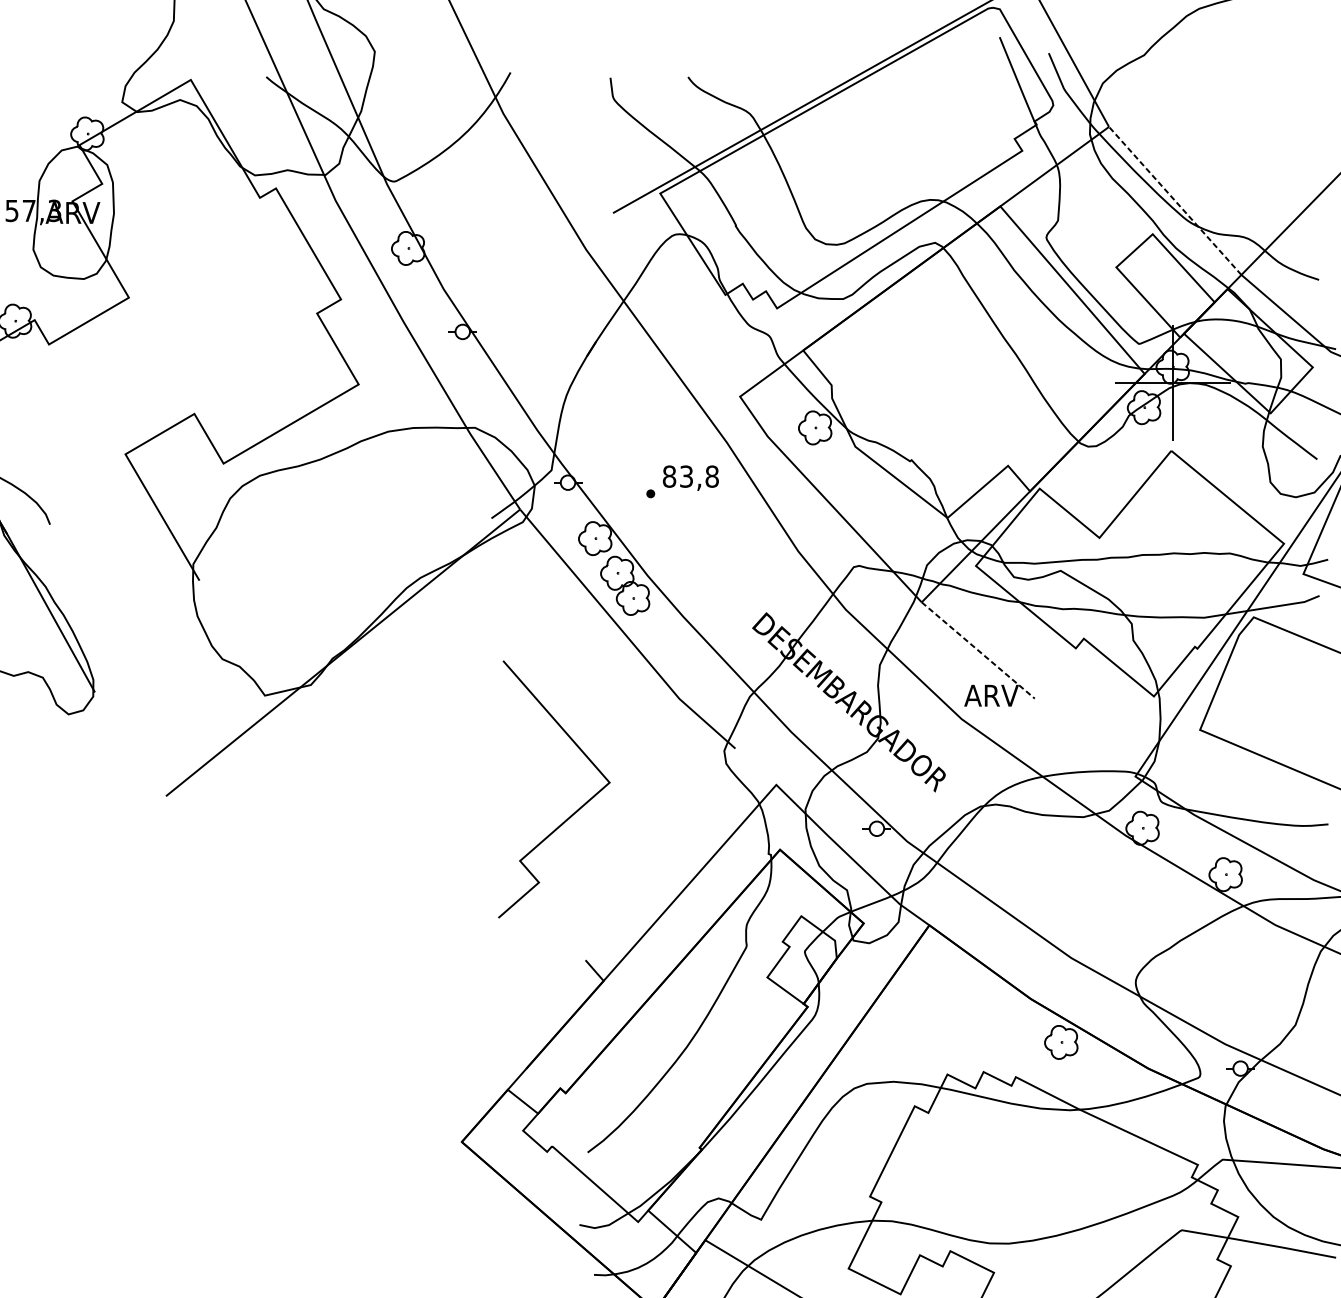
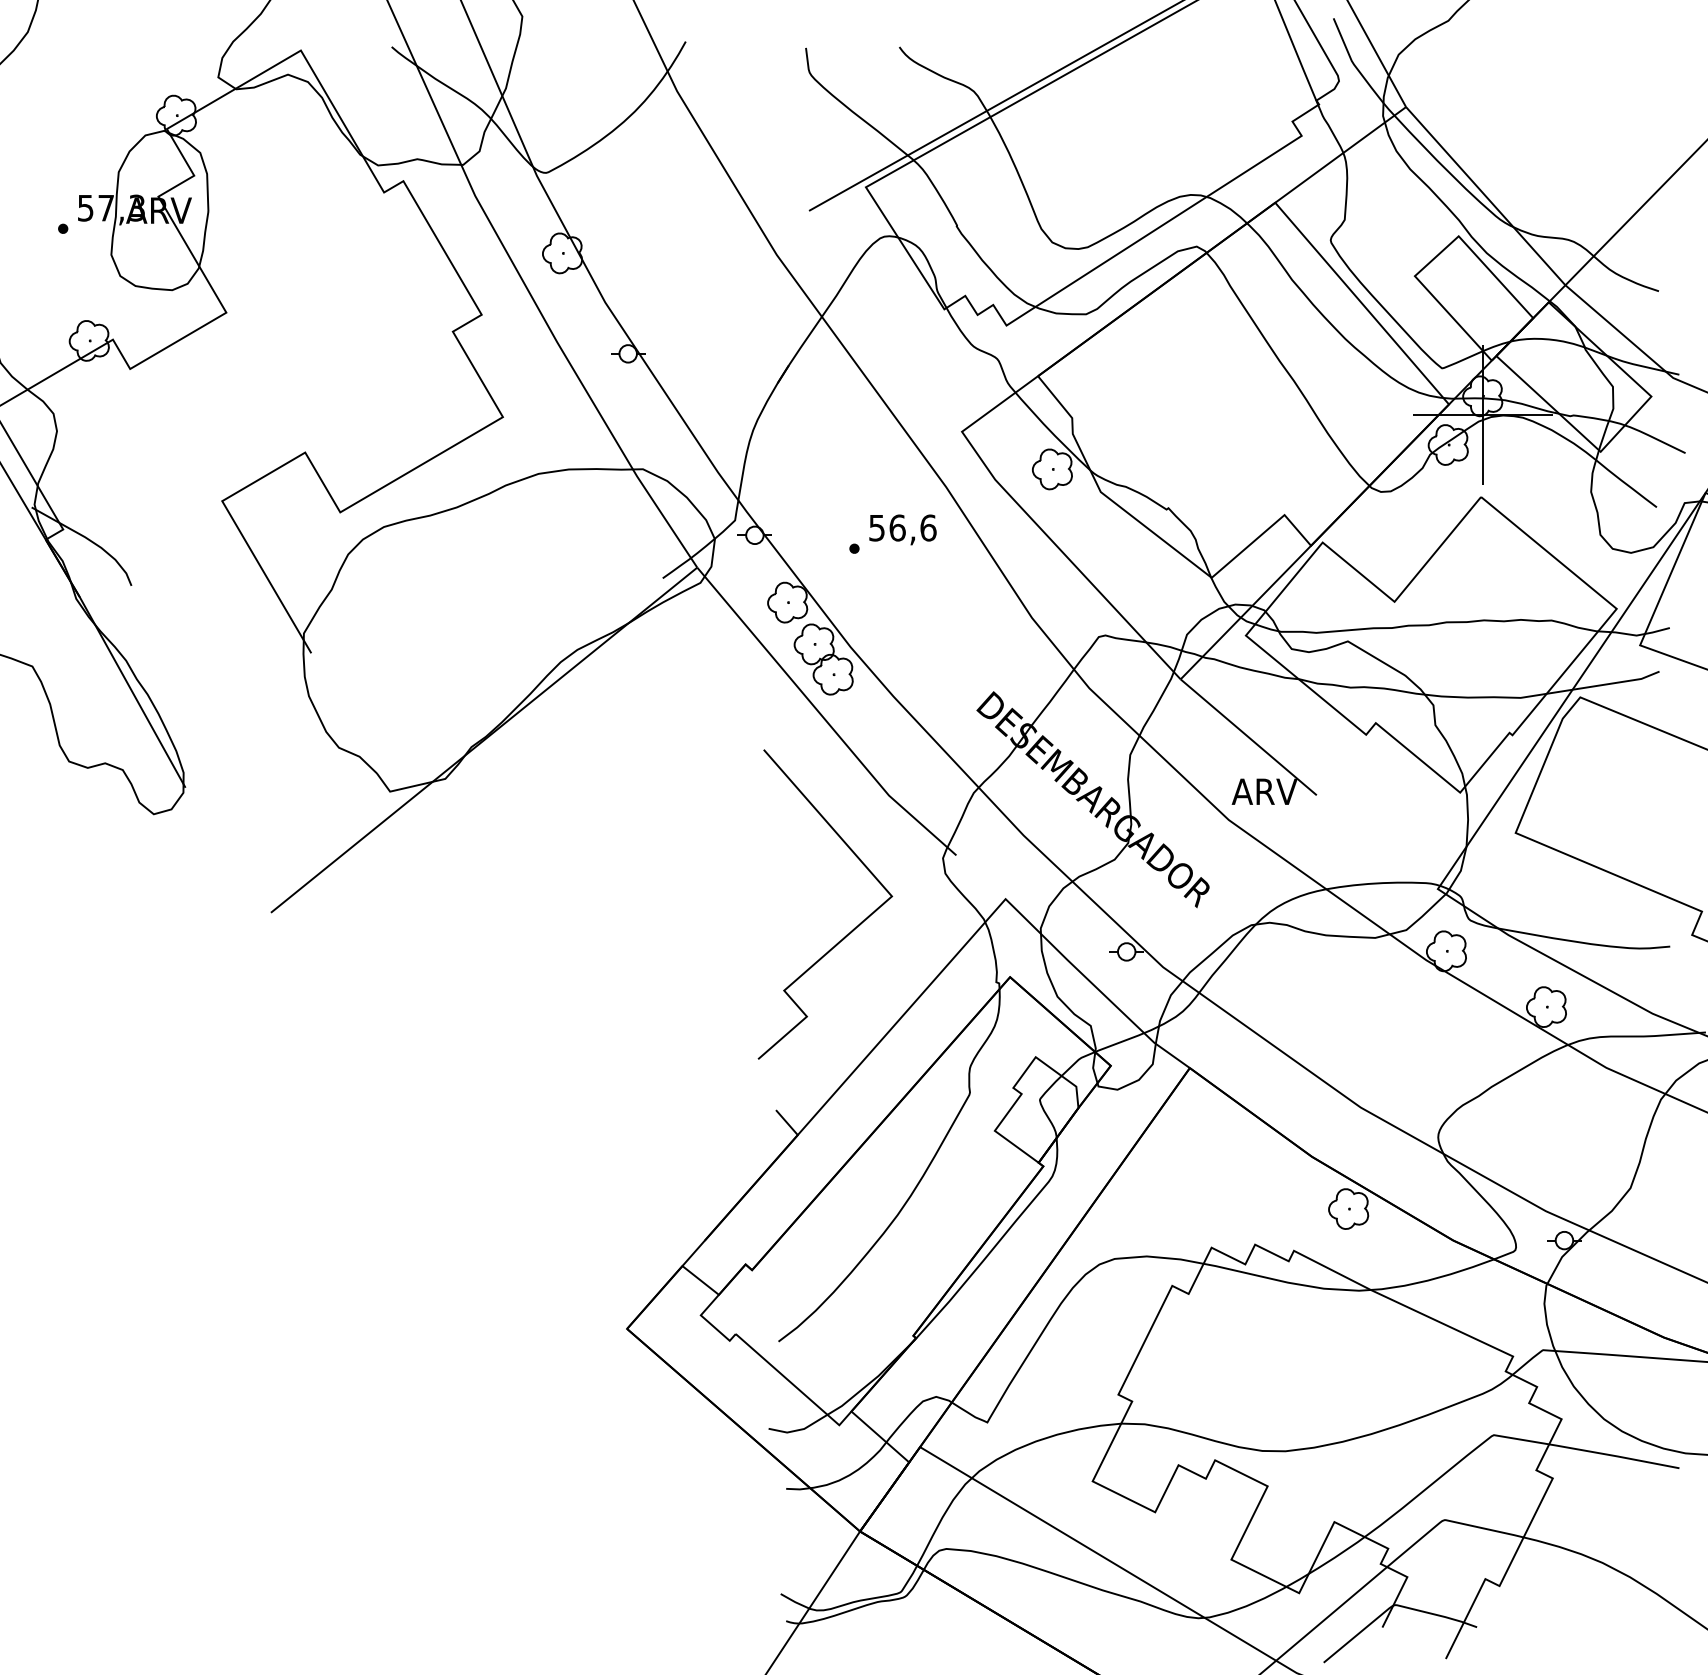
line: (1175, 201) -> (1485, 196), dashed -> solid
text: (690, 476) -> (902, 527), 83,8 -> 56,6
line: (978, 650) -> (1249, 737), dashed -> solid
line: (571, 814) -> (846, 934), moved

